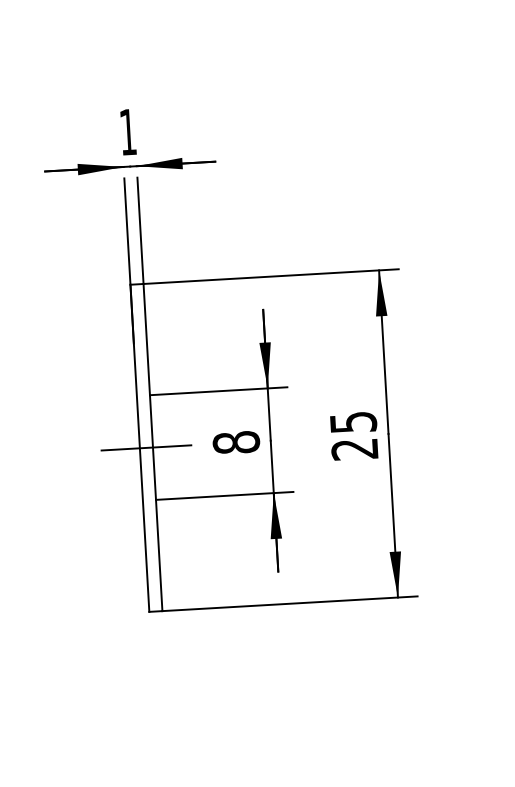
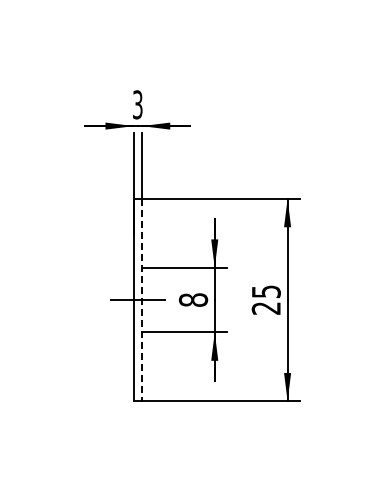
text: (127, 131) -> (137, 104), 1 -> 3
line: (152, 448) -> (141, 300), solid -> dashed

